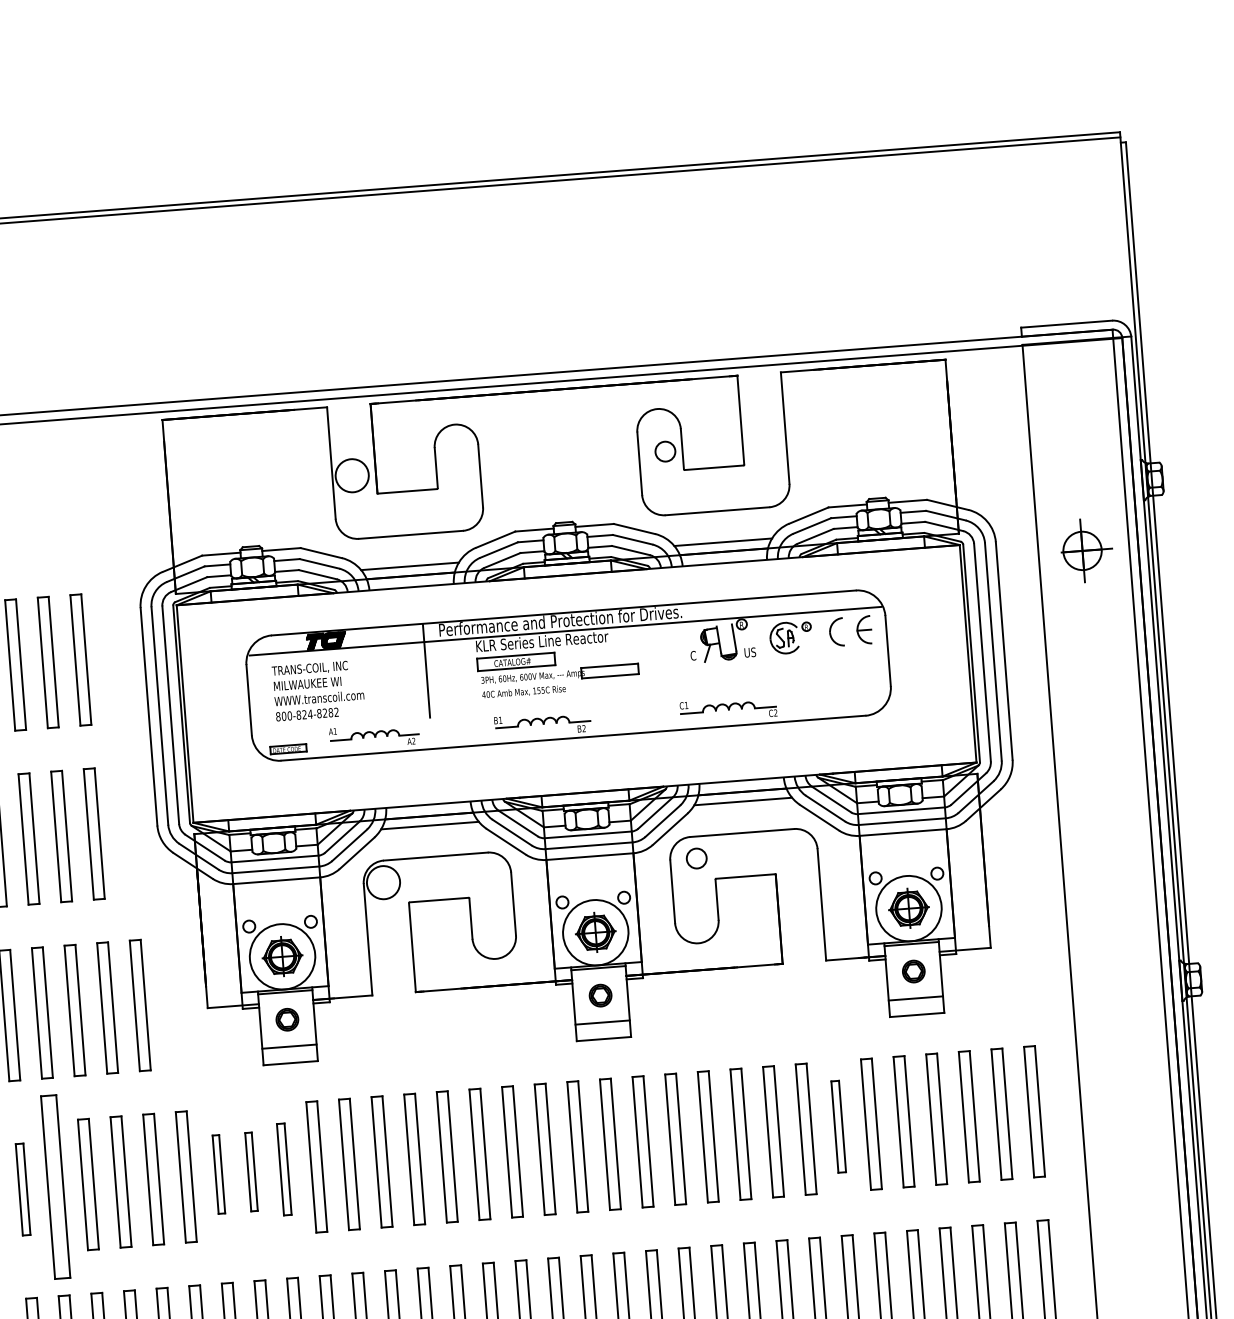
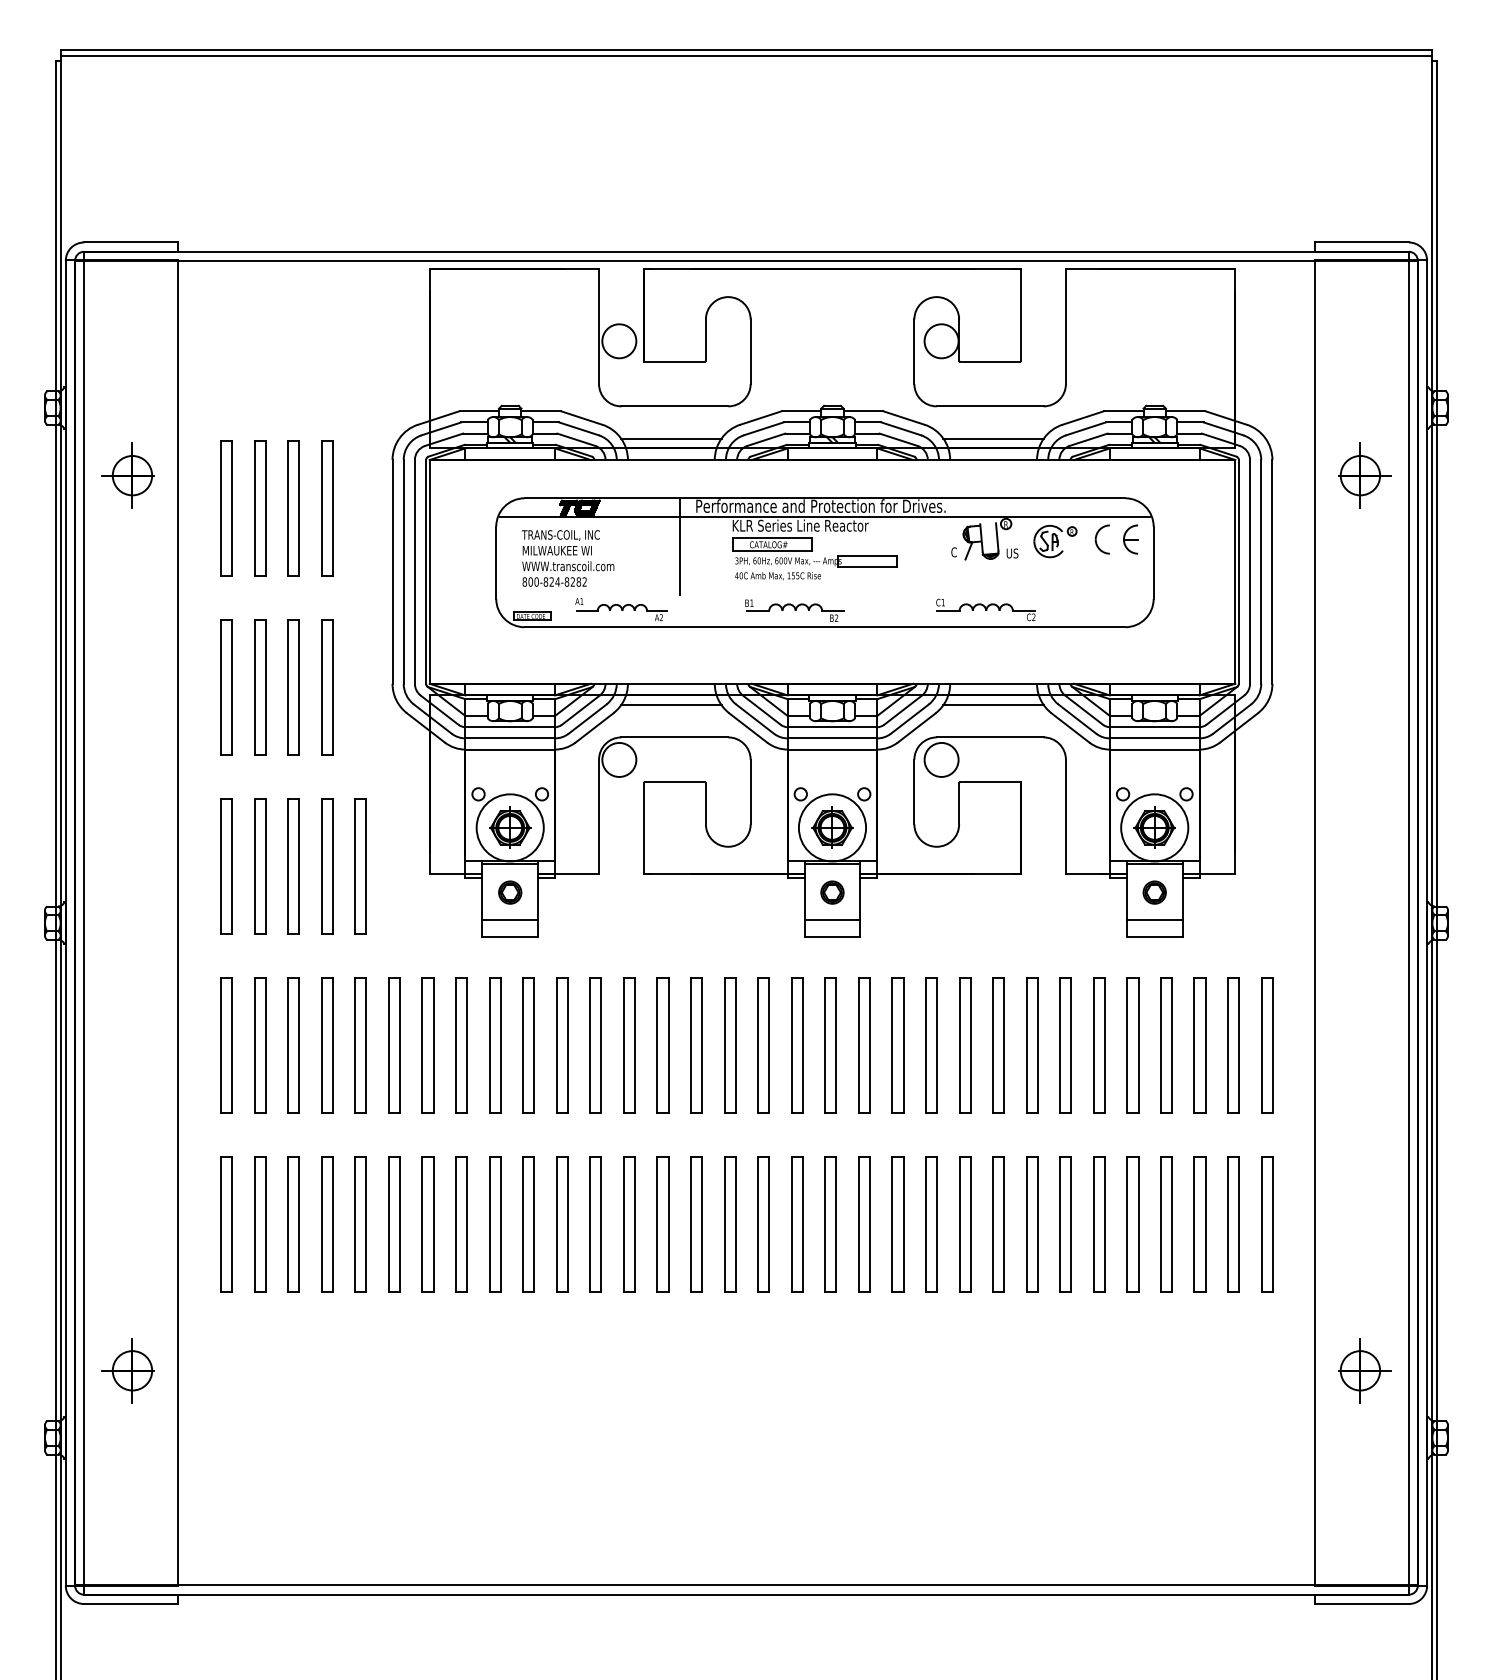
circle: (665, 451) -> (941, 341), size x1.67
circle: (696, 858) -> (941, 759), size x1.67
part: (838, 1126) -> (1065, 1045), size x1.43
part: (284, 1169) -> (495, 1045), size x1.43
part: (251, 1171) -> (461, 1045), size x1.67
part: (218, 1174) -> (427, 1045), size x1.67
part: (56, 1187) -> (260, 1045), size x0.71
part: (23, 1189) -> (226, 1045), size x1.43

